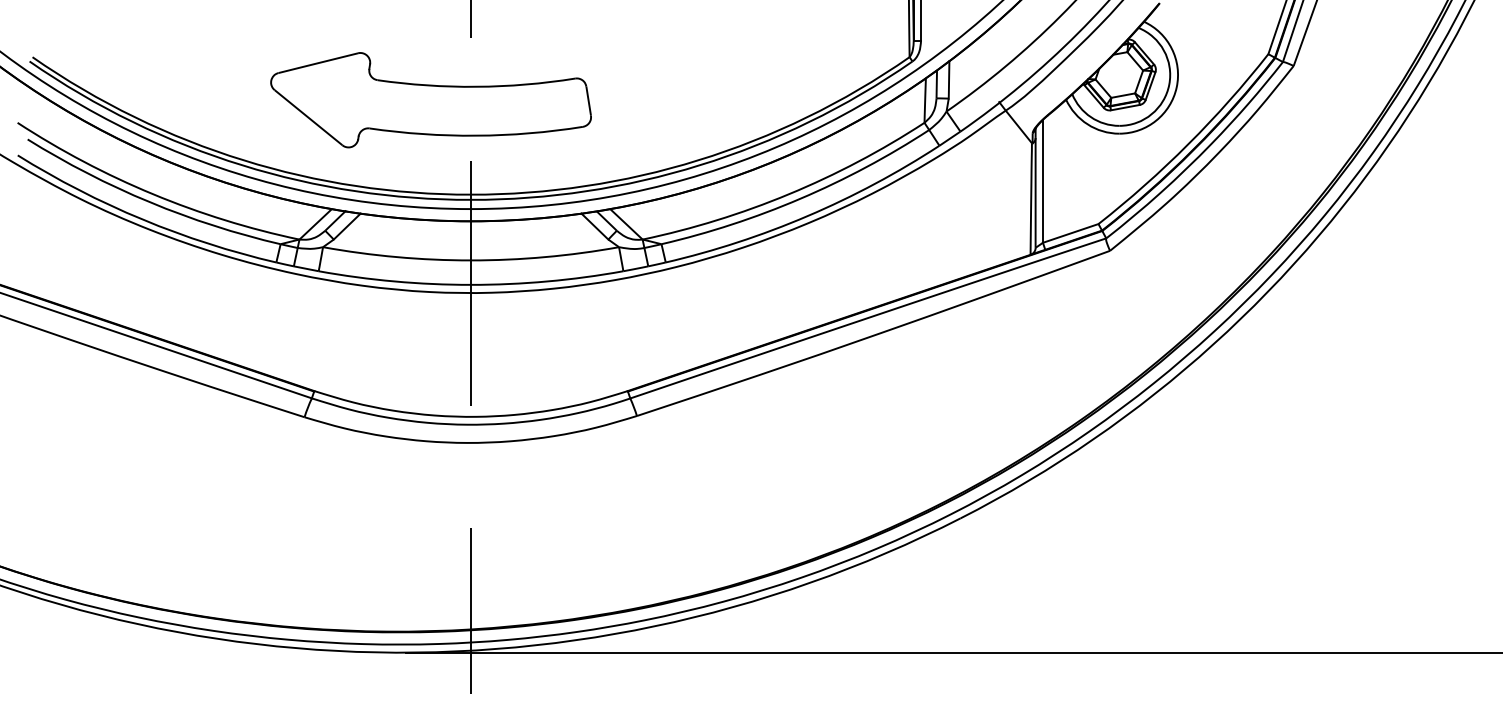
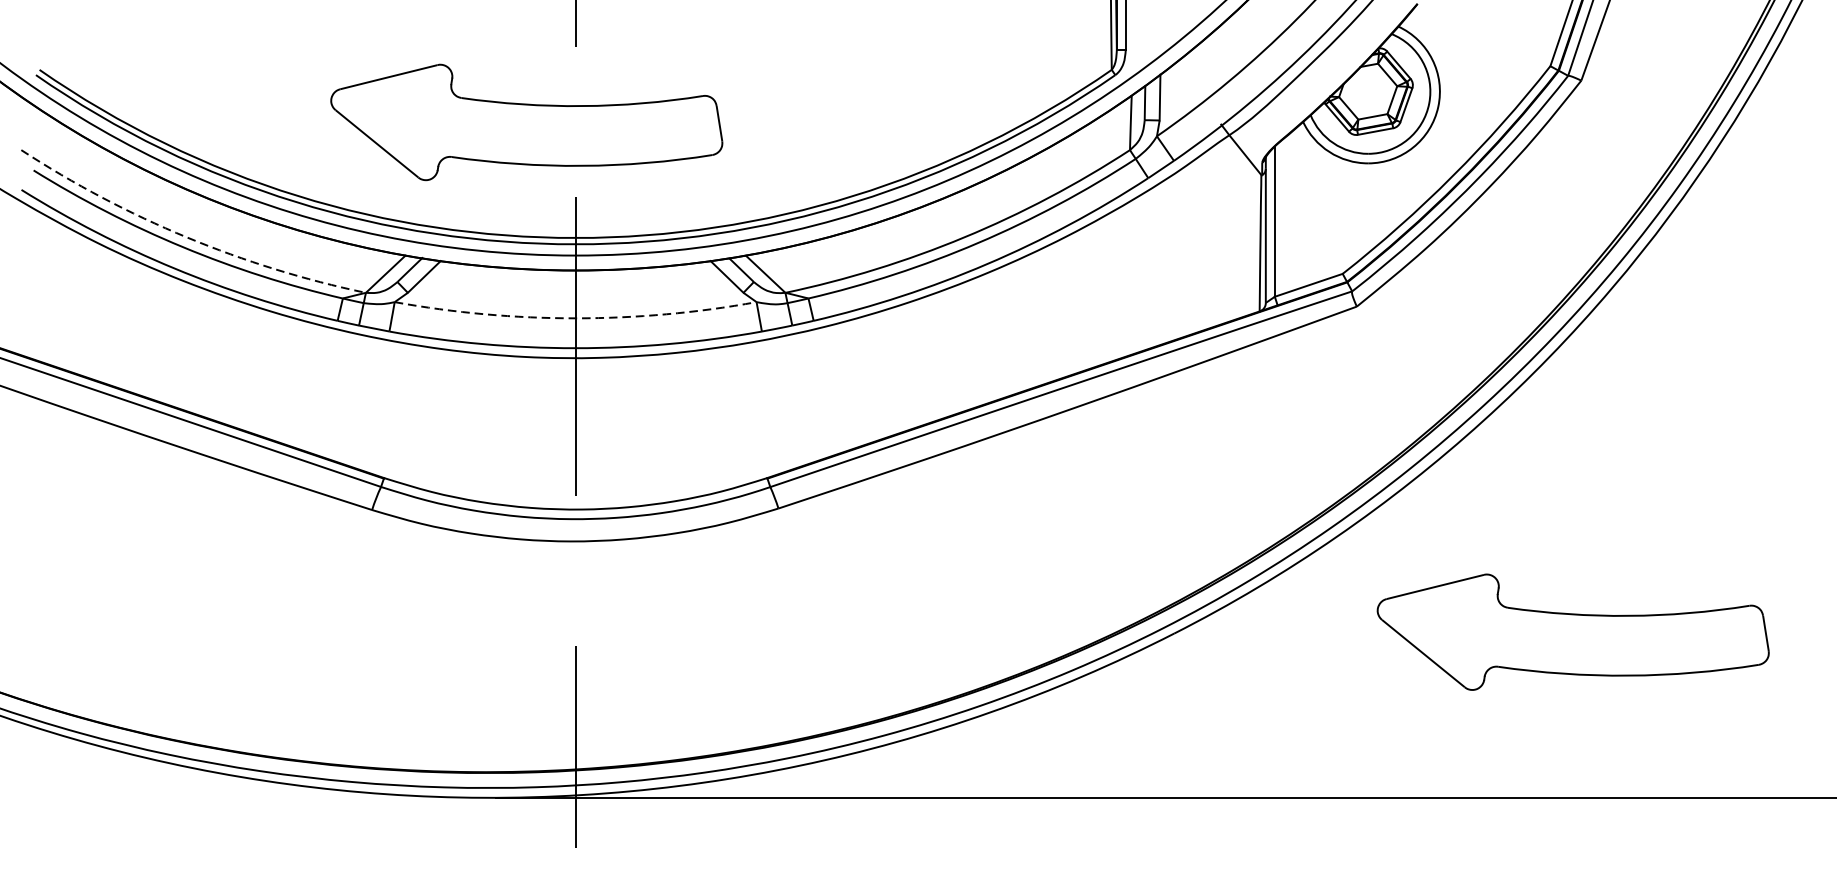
arc: (153, 194) -> (187, 237), solid -> dashed
arc: (471, 260) -> (576, 318), solid -> dashed
part: (1286, 517) -> (1572, 632), added

